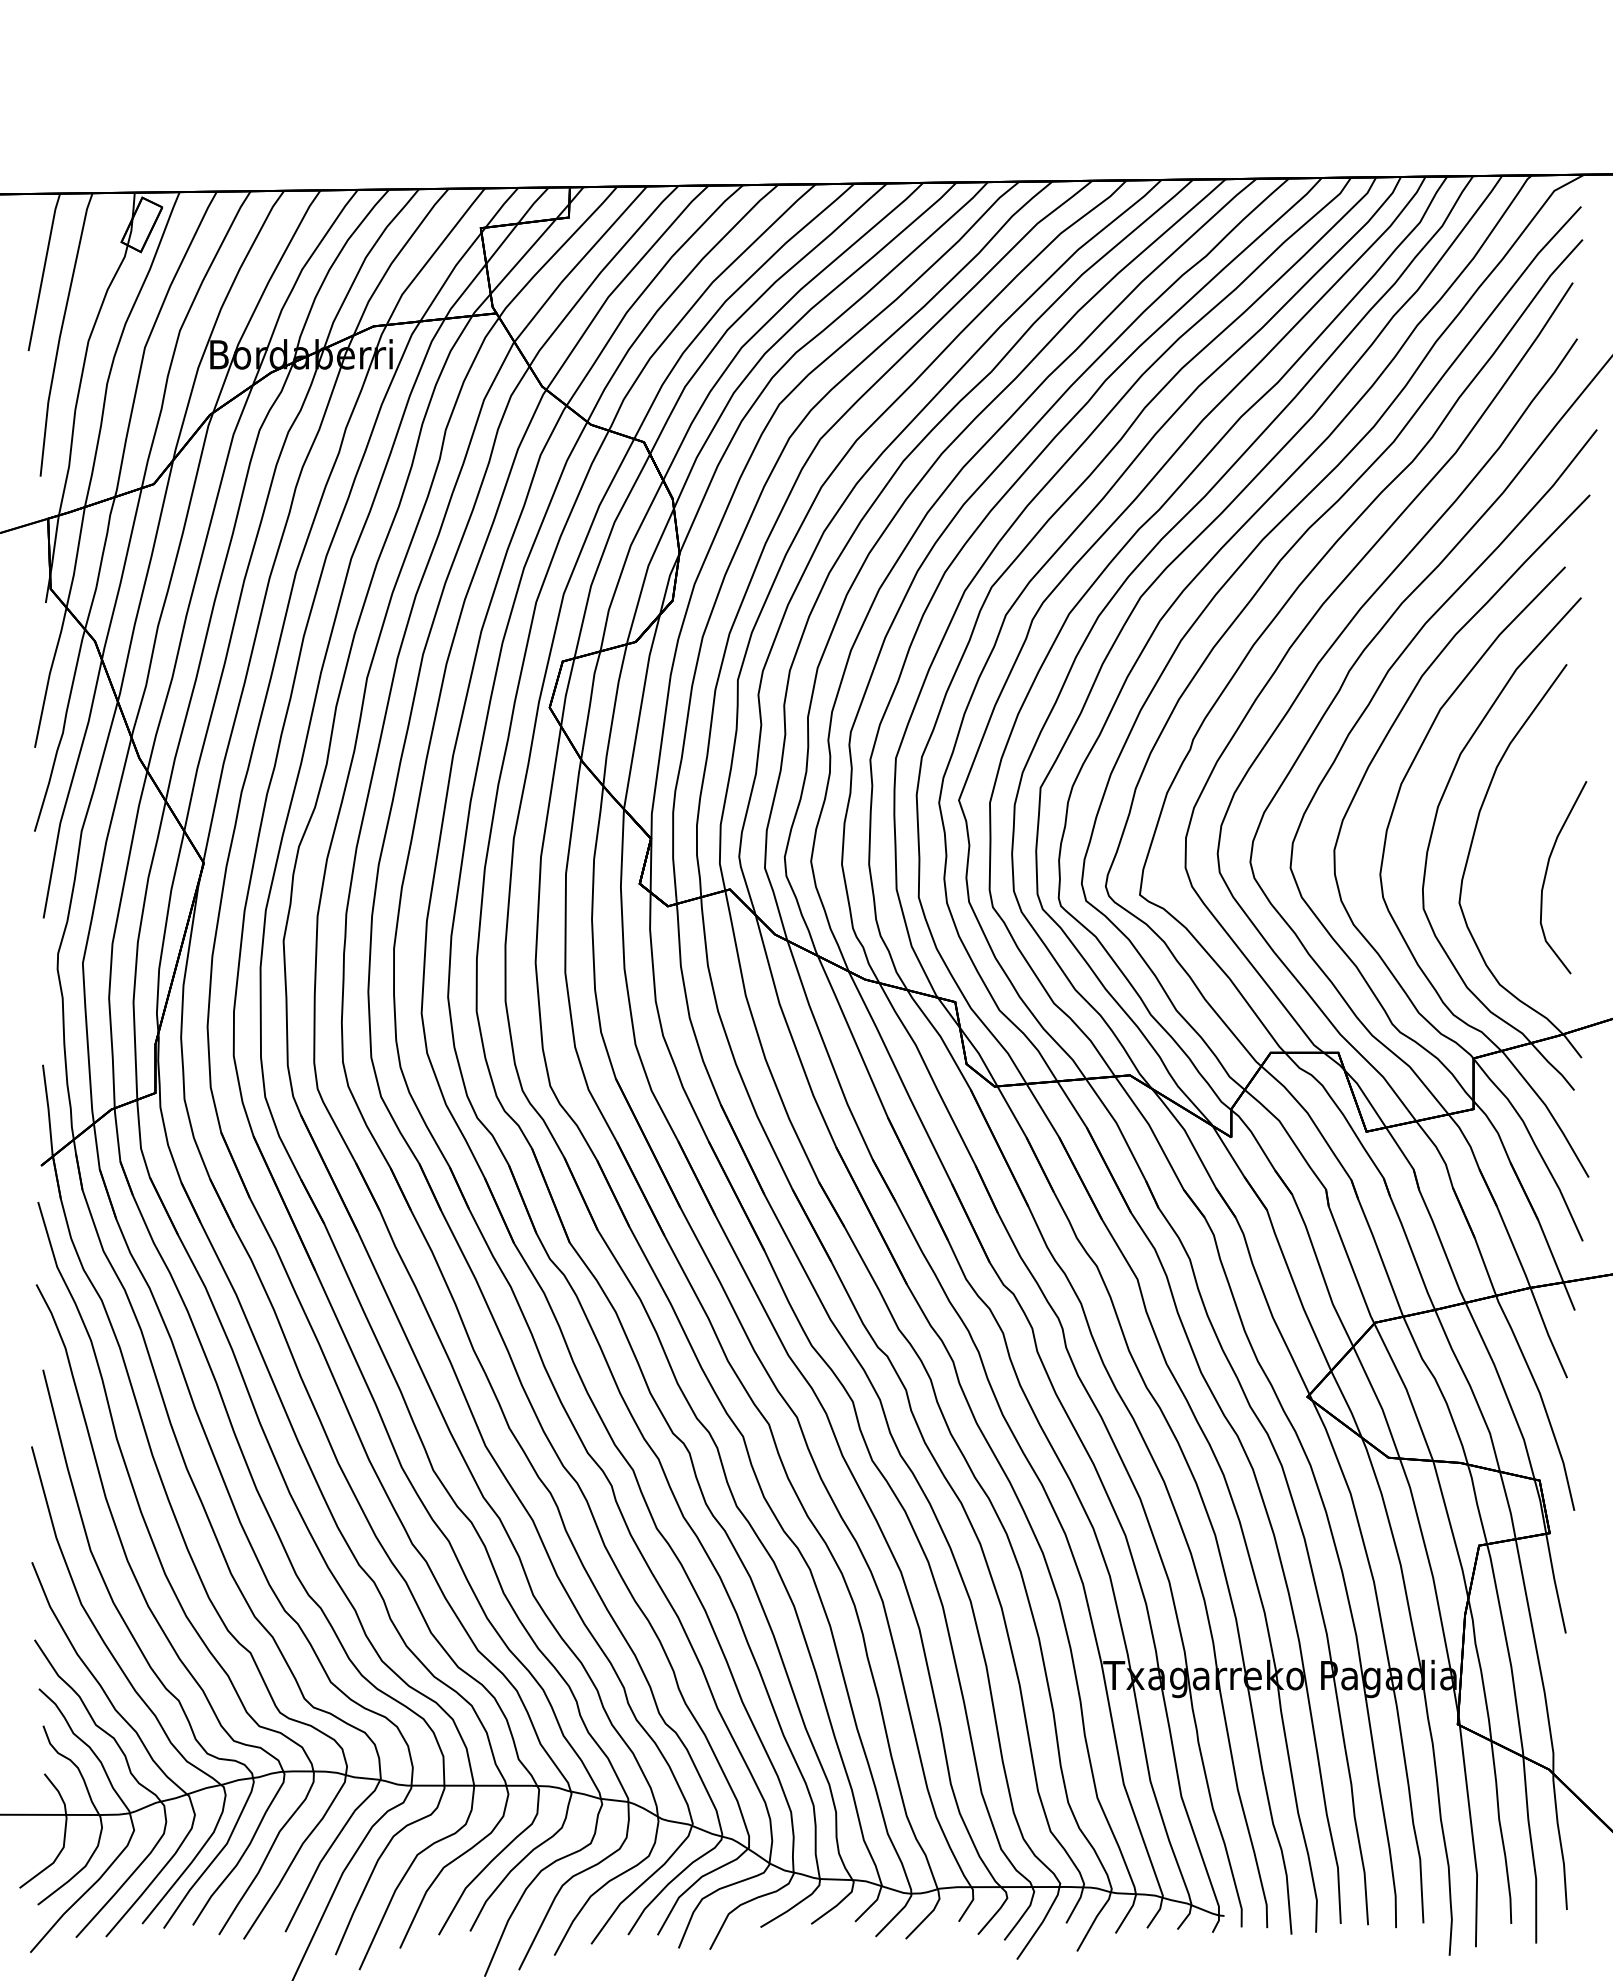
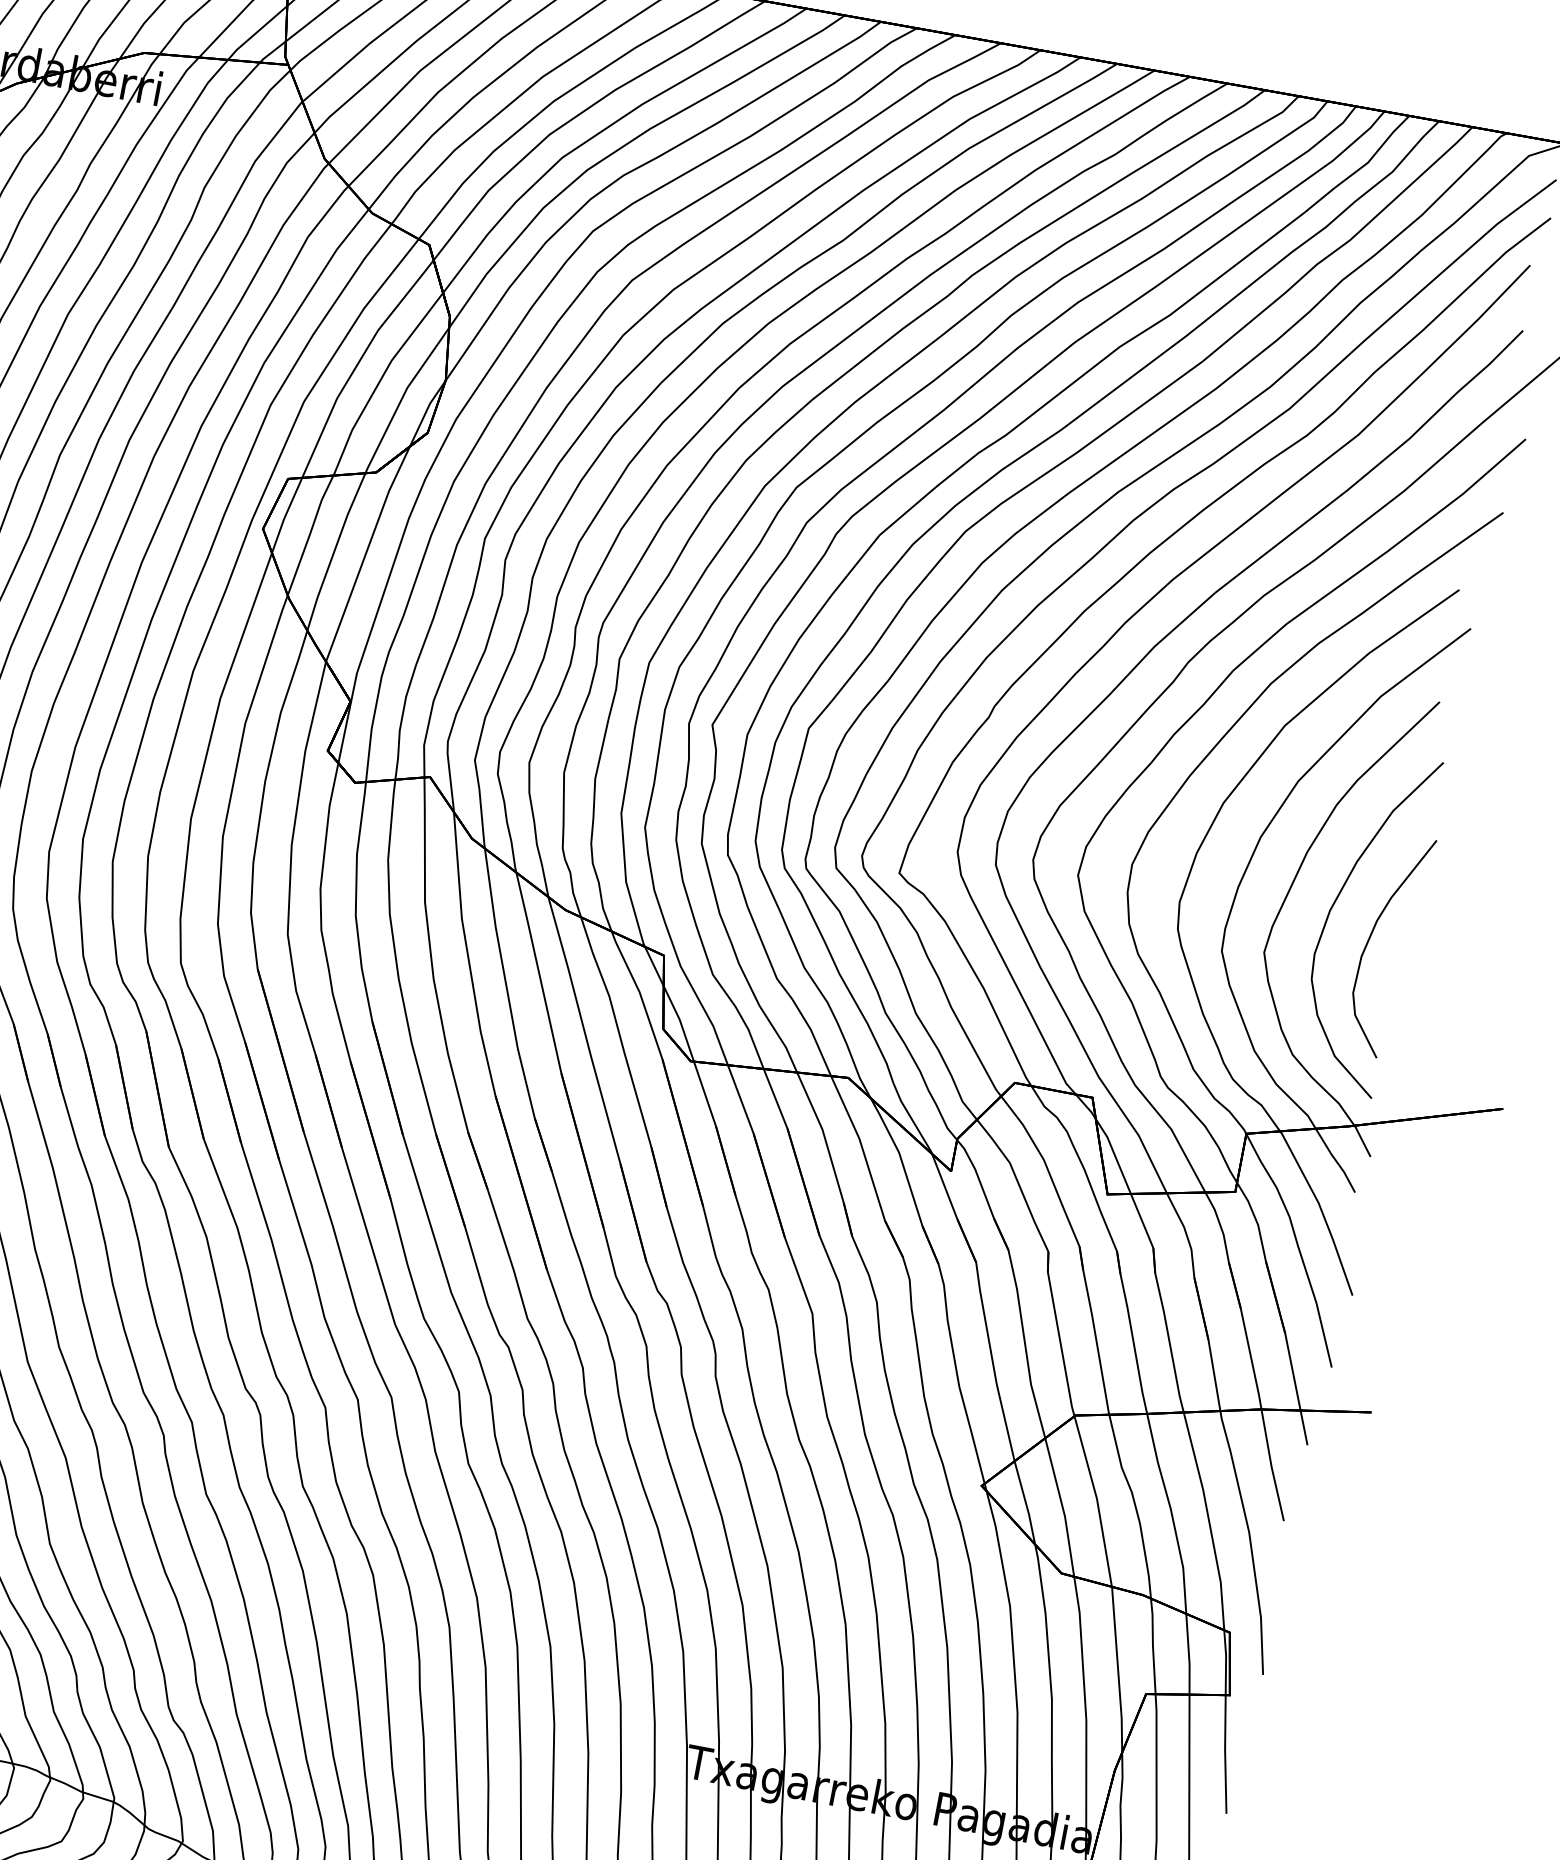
curve: (1511, 850) -> (1335, 903), added

